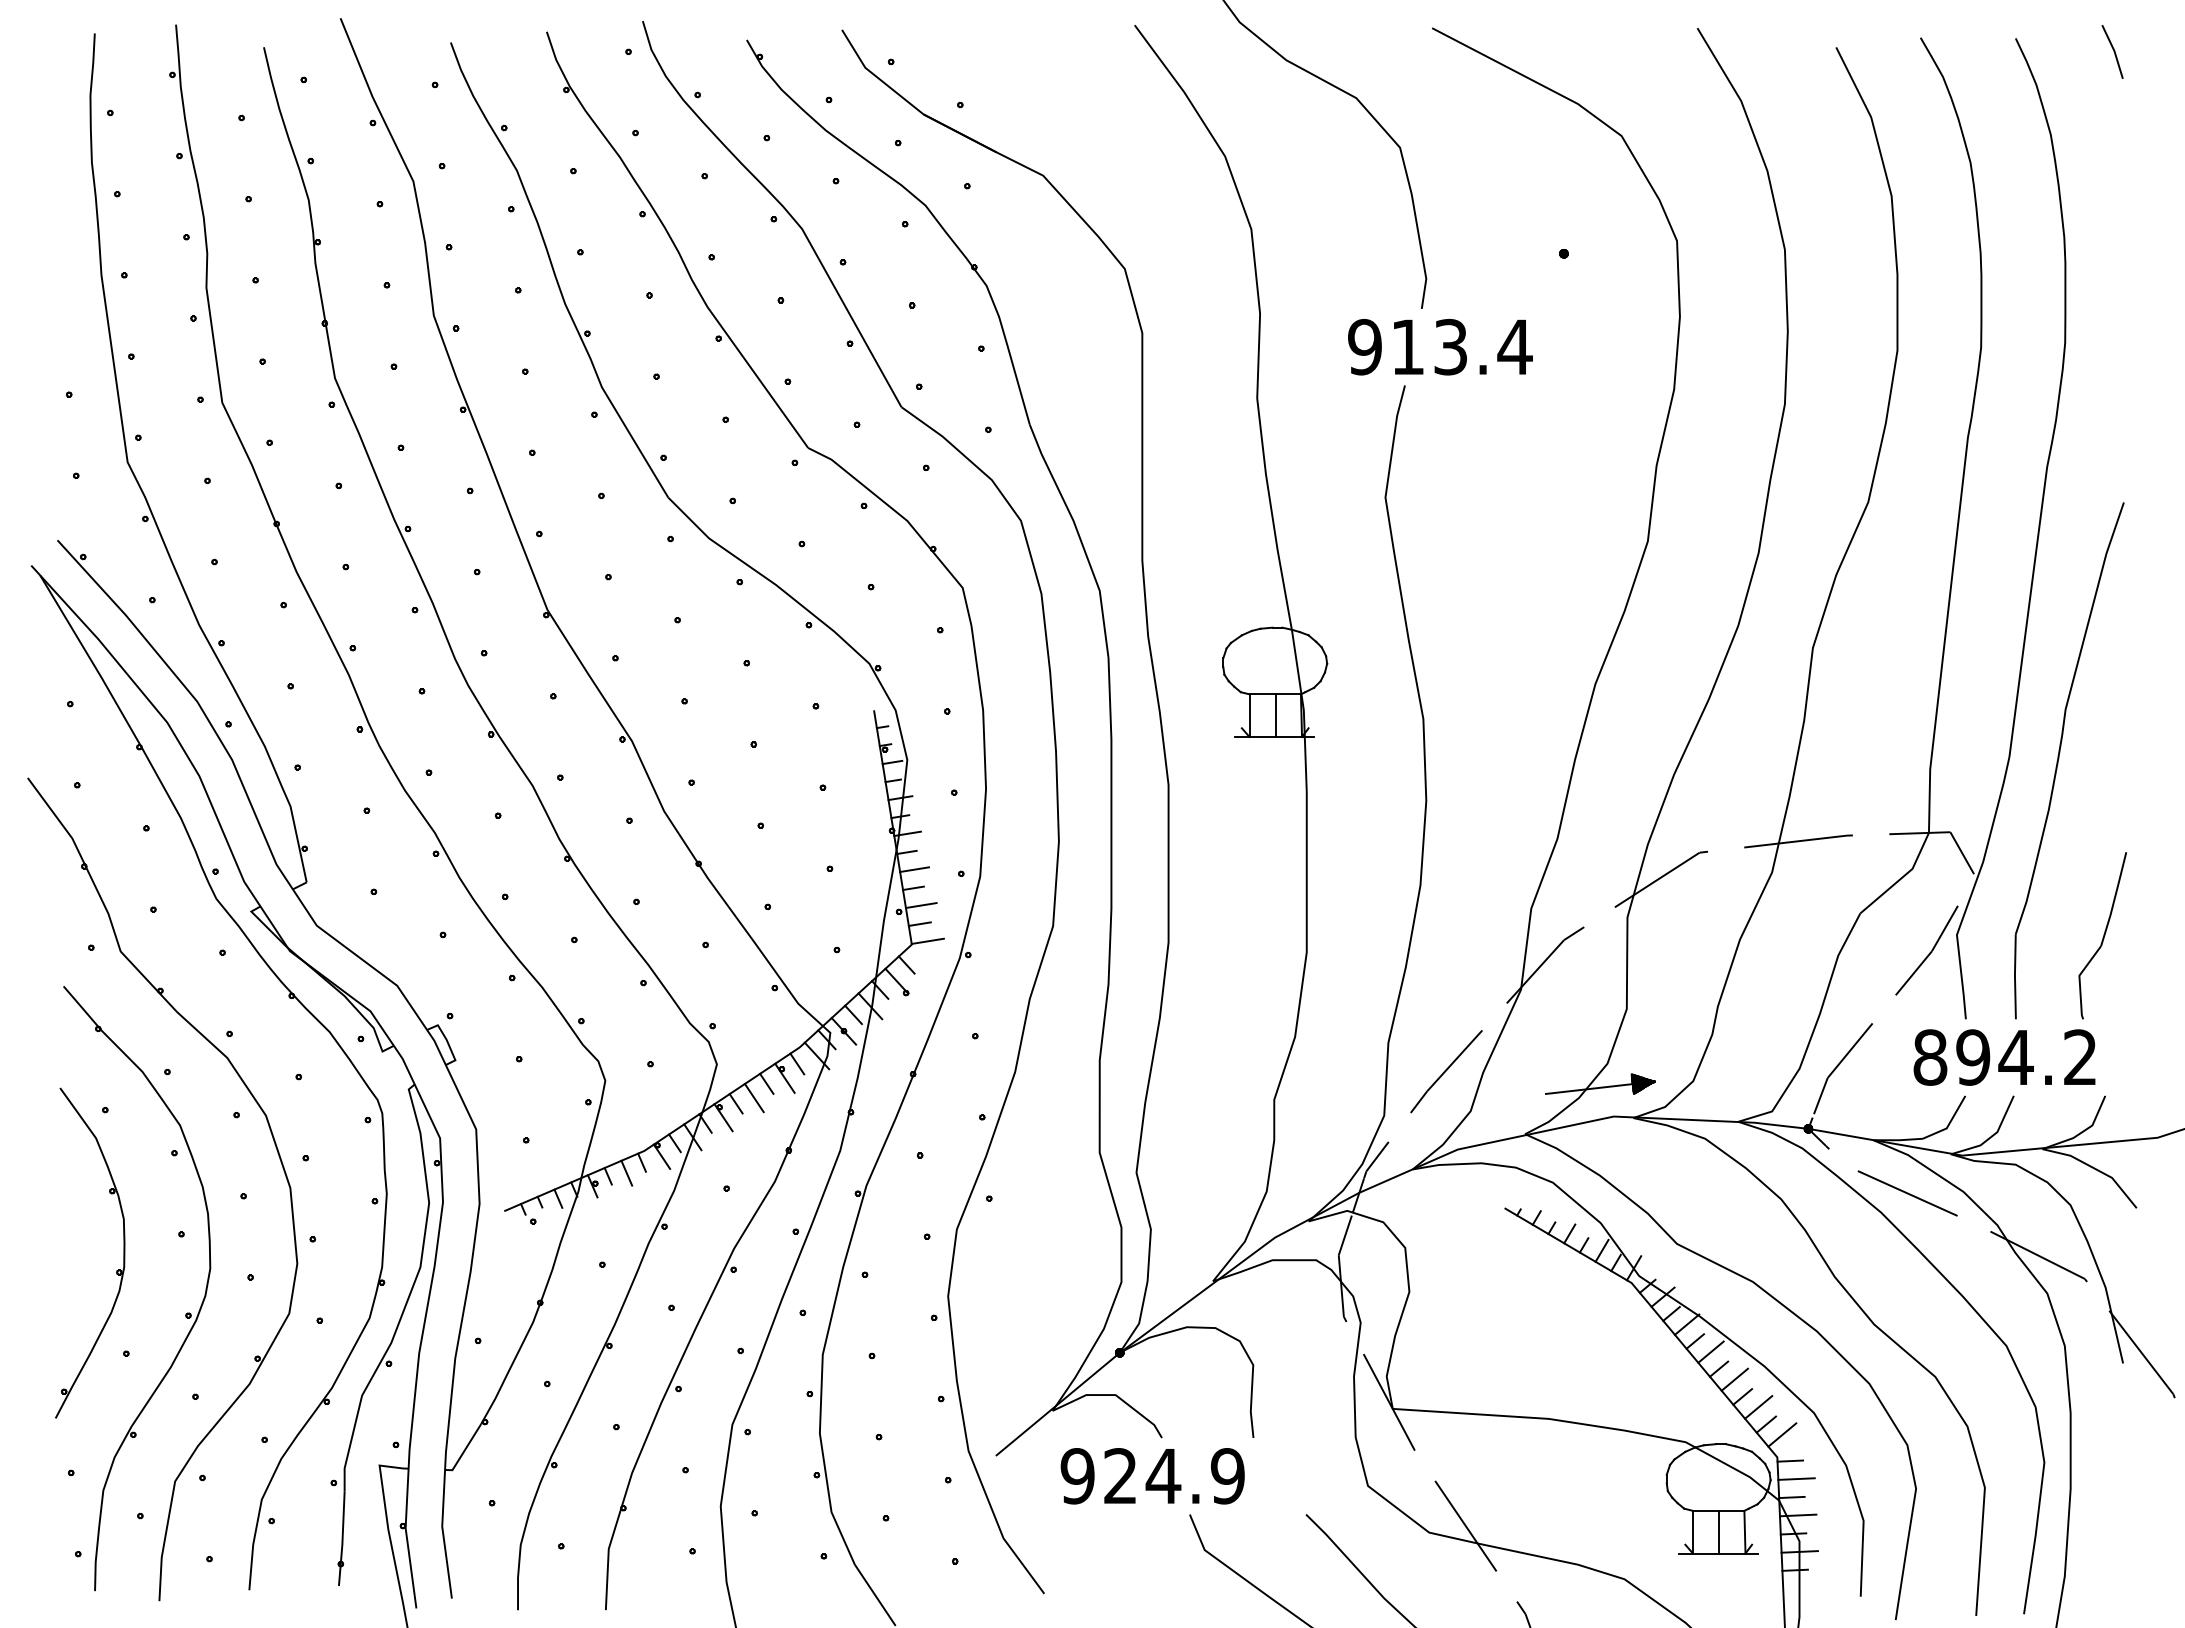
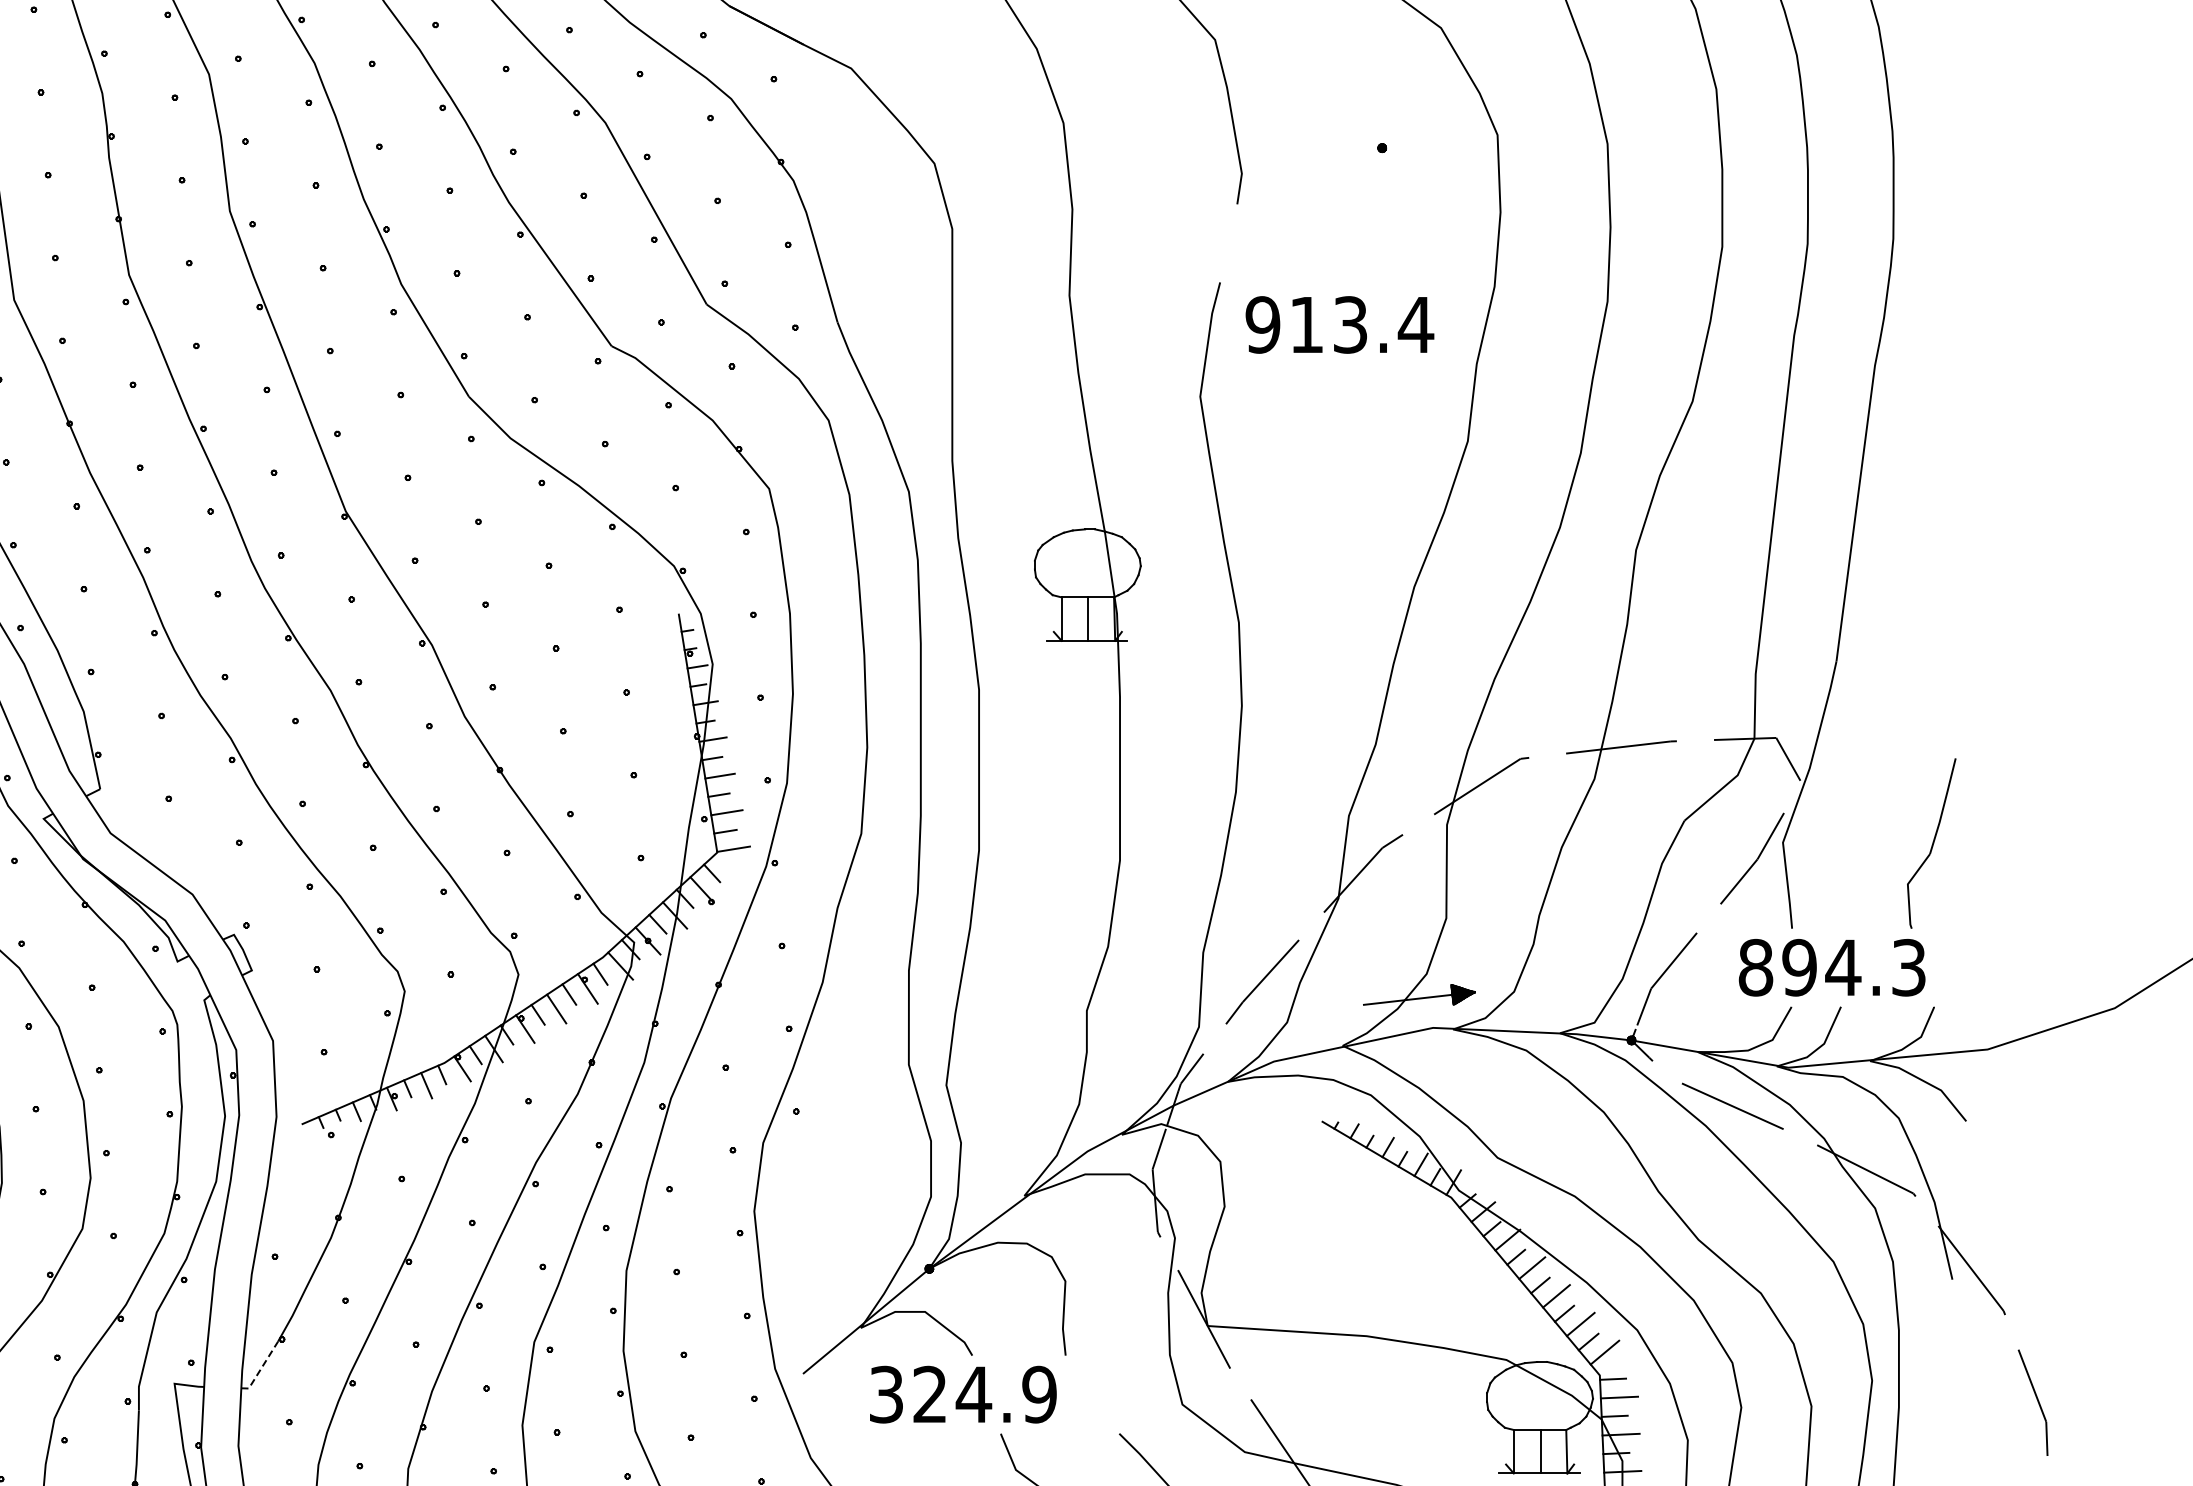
text: (1440, 347) -> (1339, 325), moved
part: (2059, 758) -> (1887, 662), removed
text: (2080, 1057) -> (1908, 967), 894.2 -> 894.3
line: (464, 1450) -> (261, 1368), solid -> dashed
text: (1077, 1476) -> (886, 1394), 924.9 -> 324.9

